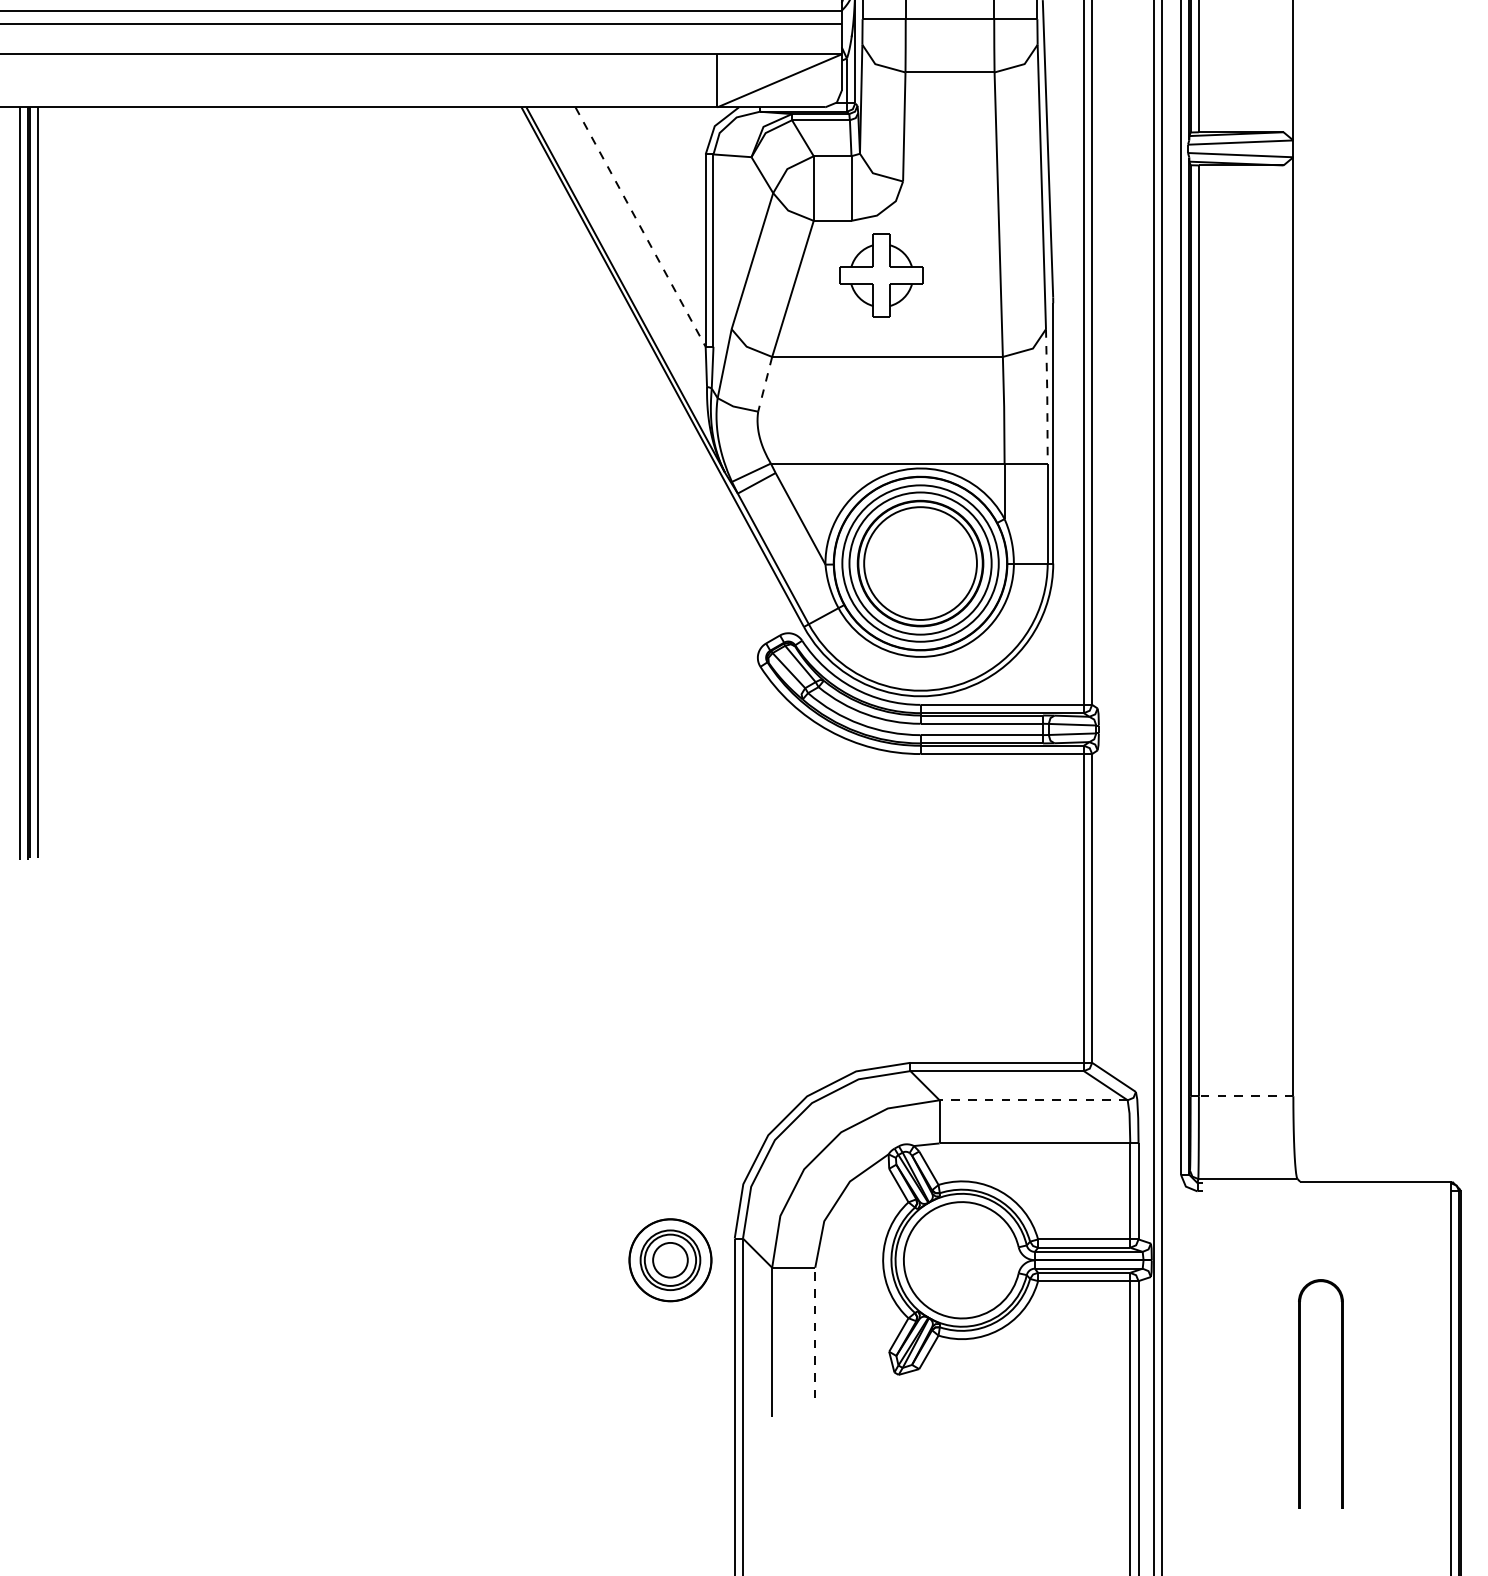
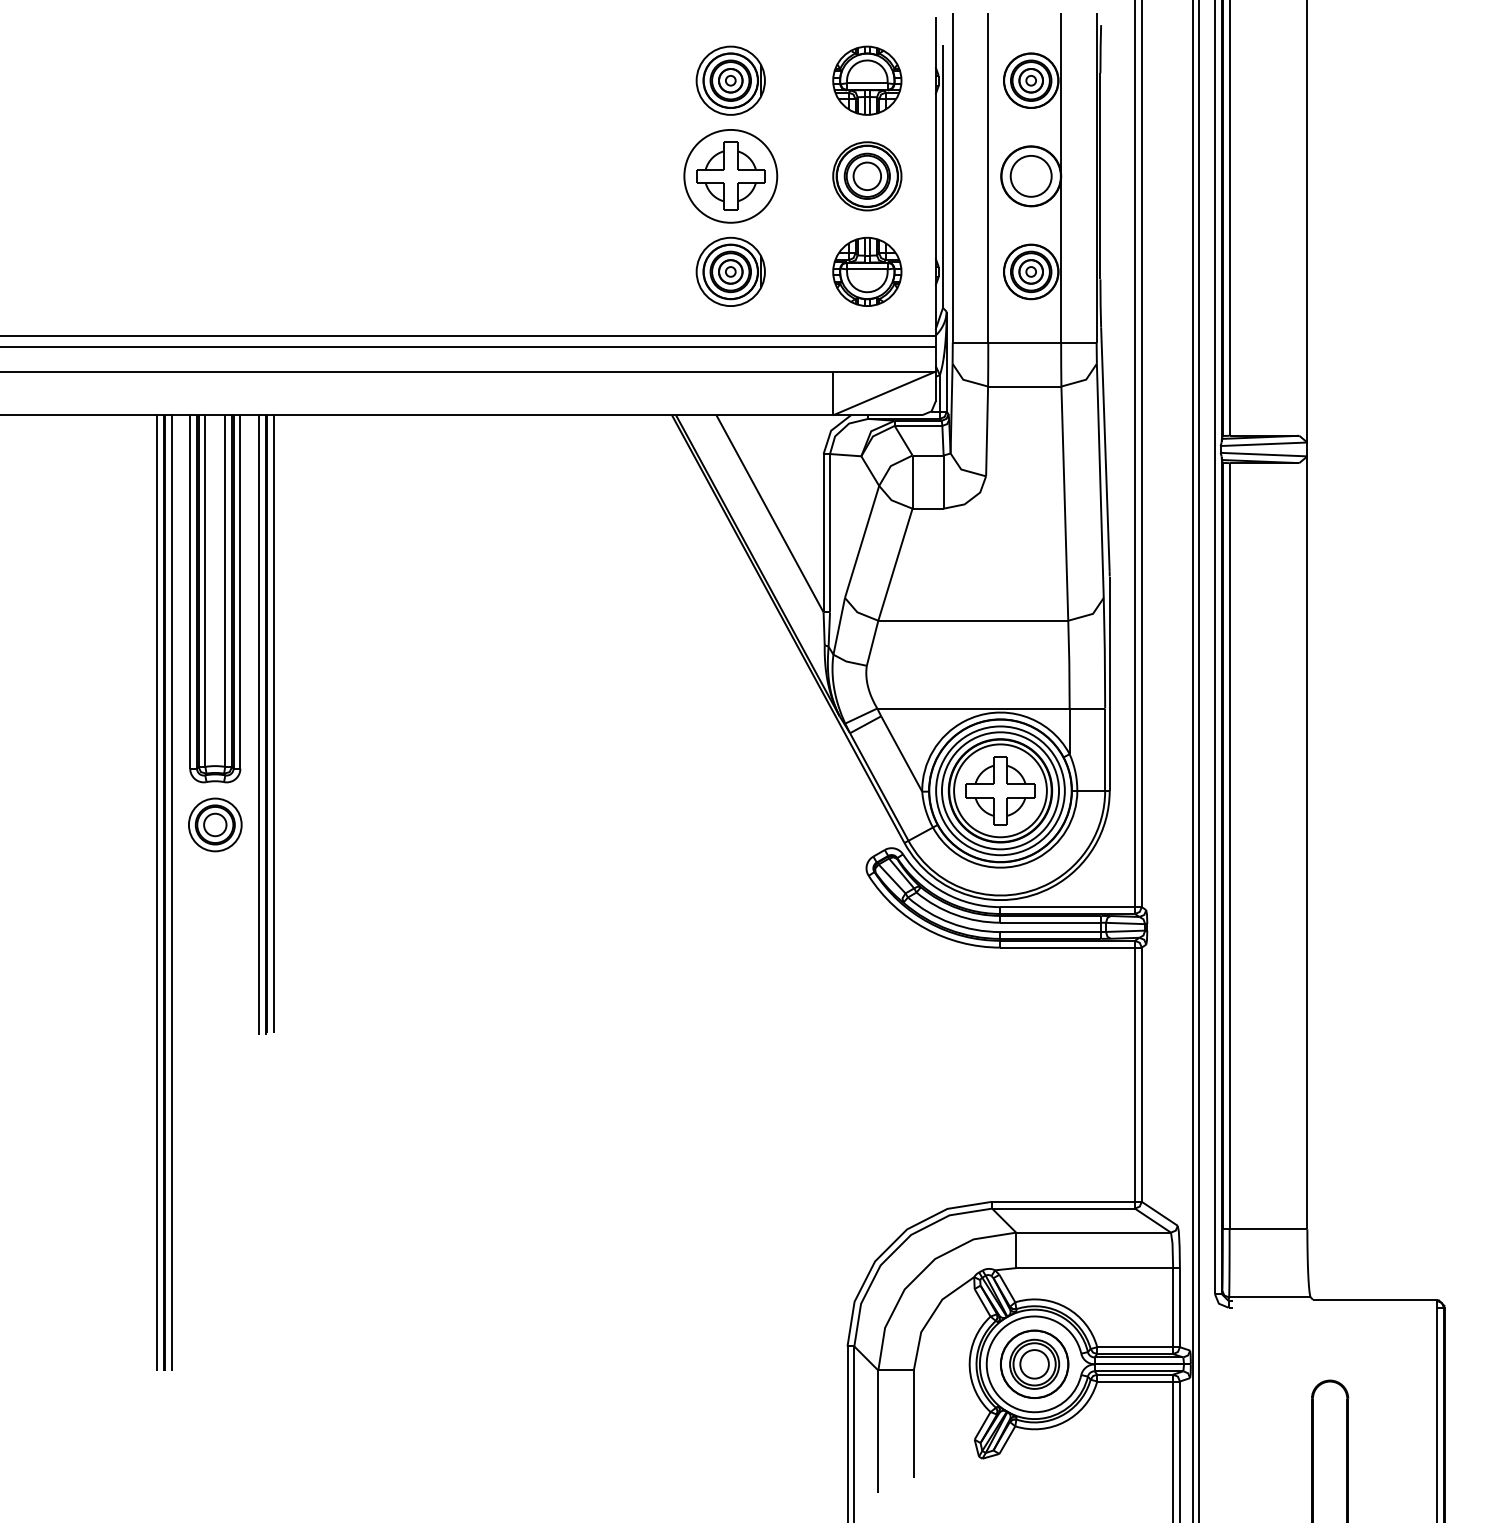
line: (641, 227) -> (770, 514), dashed -> solid
part: (881, 275) -> (1000, 790), moved
line: (765, 384) -> (872, 643), dashed -> solid
line: (1046, 395) -> (1104, 652), dashed -> solid
line: (1246, 1096) -> (1268, 1229), dashed -> solid
line: (1033, 1100) -> (1093, 1232), dashed -> solid
part: (670, 1259) -> (1034, 1363), moved
line: (814, 1333) -> (913, 1424), dashed -> solid

